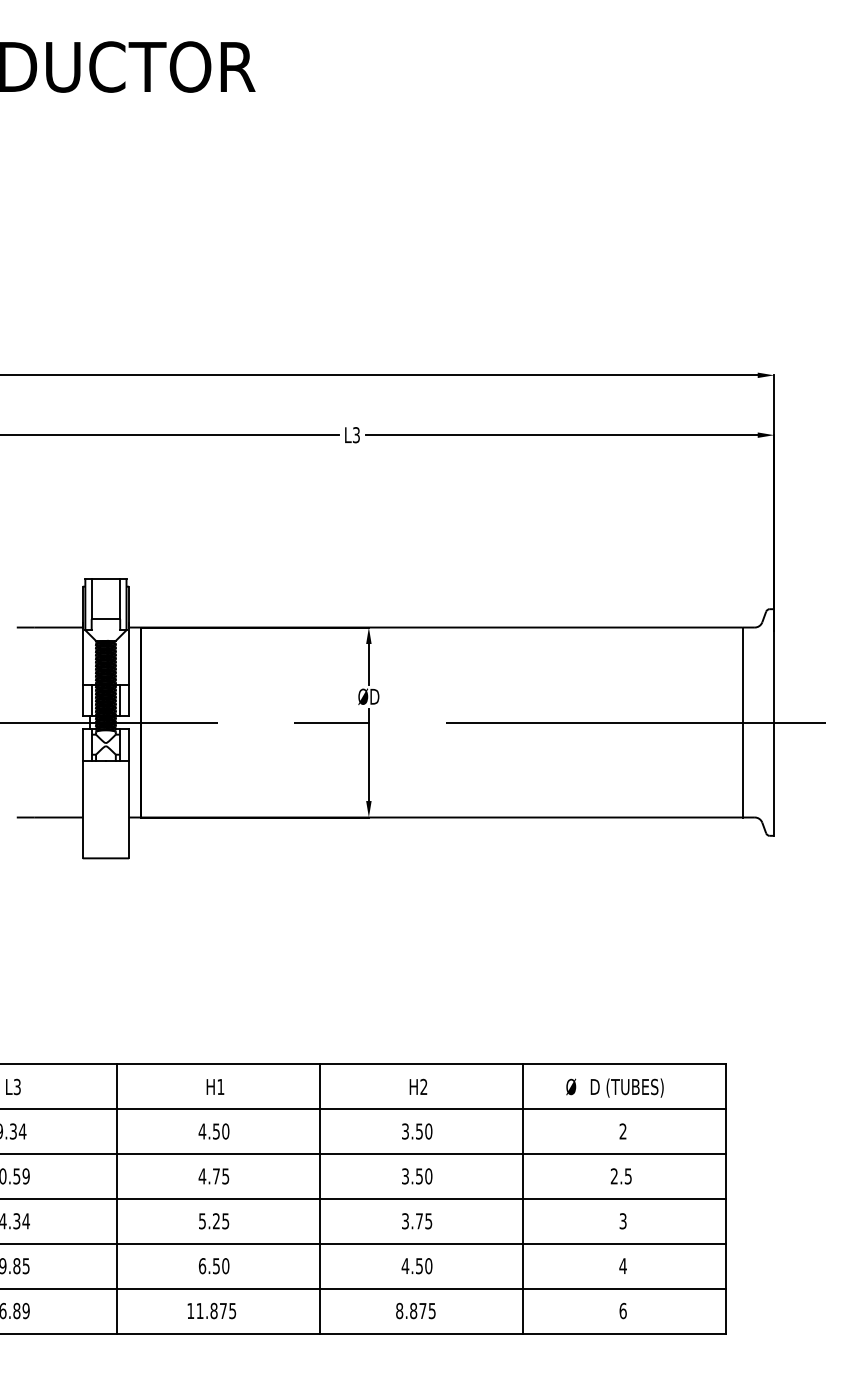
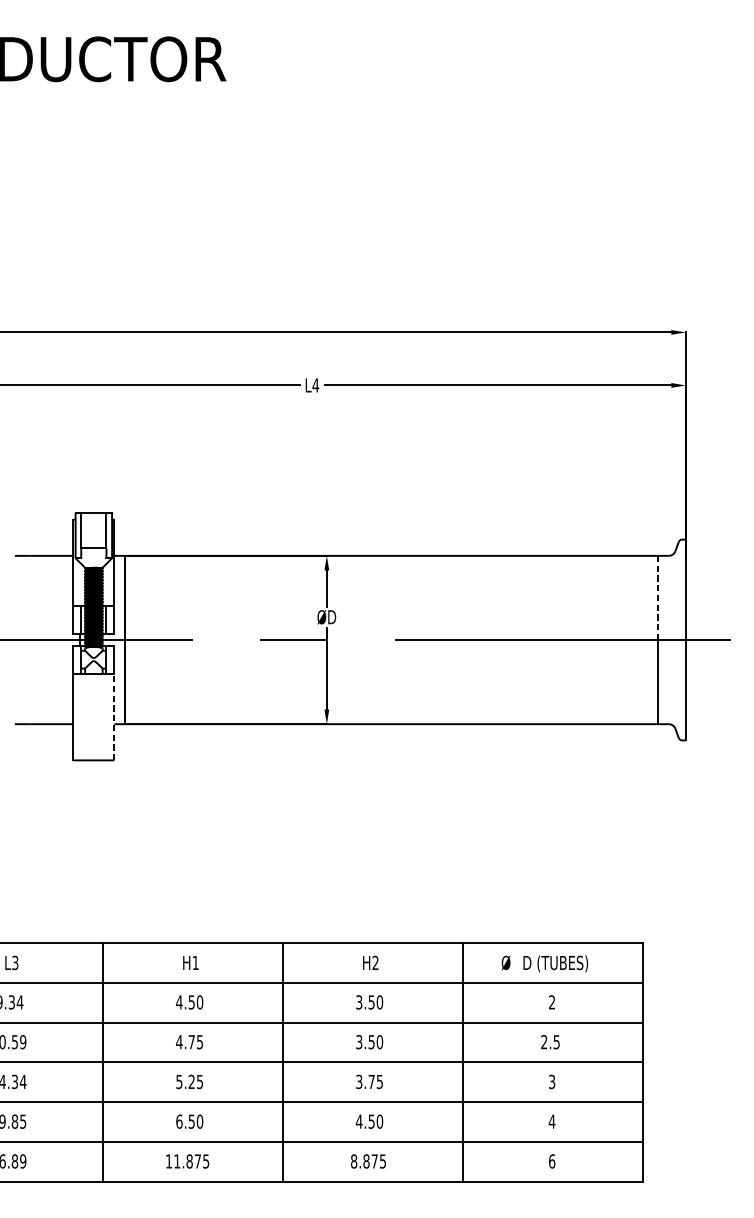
text: (356, 435) -> (315, 385), L3 -> L4
line: (742, 675) -> (657, 598), solid -> dashed
line: (129, 809) -> (114, 717), solid -> dashed

